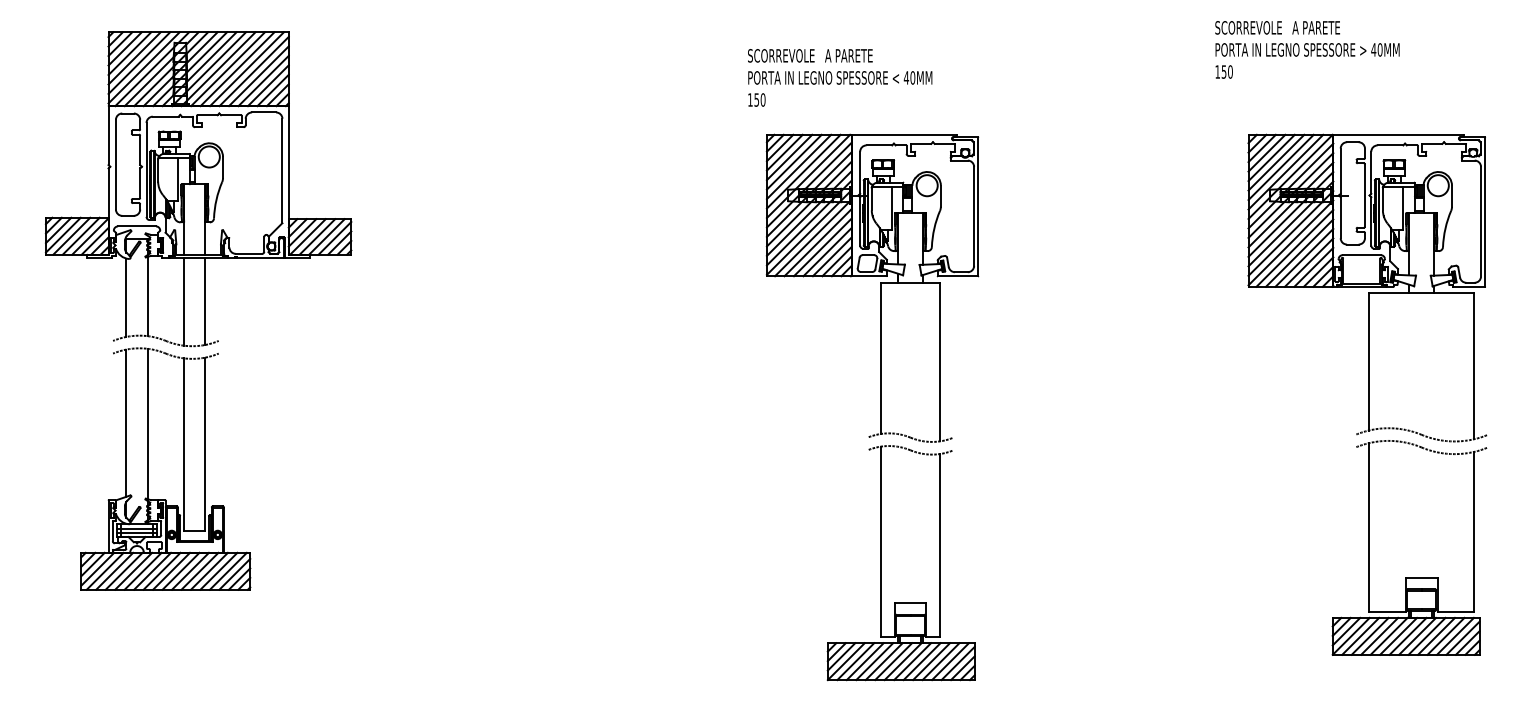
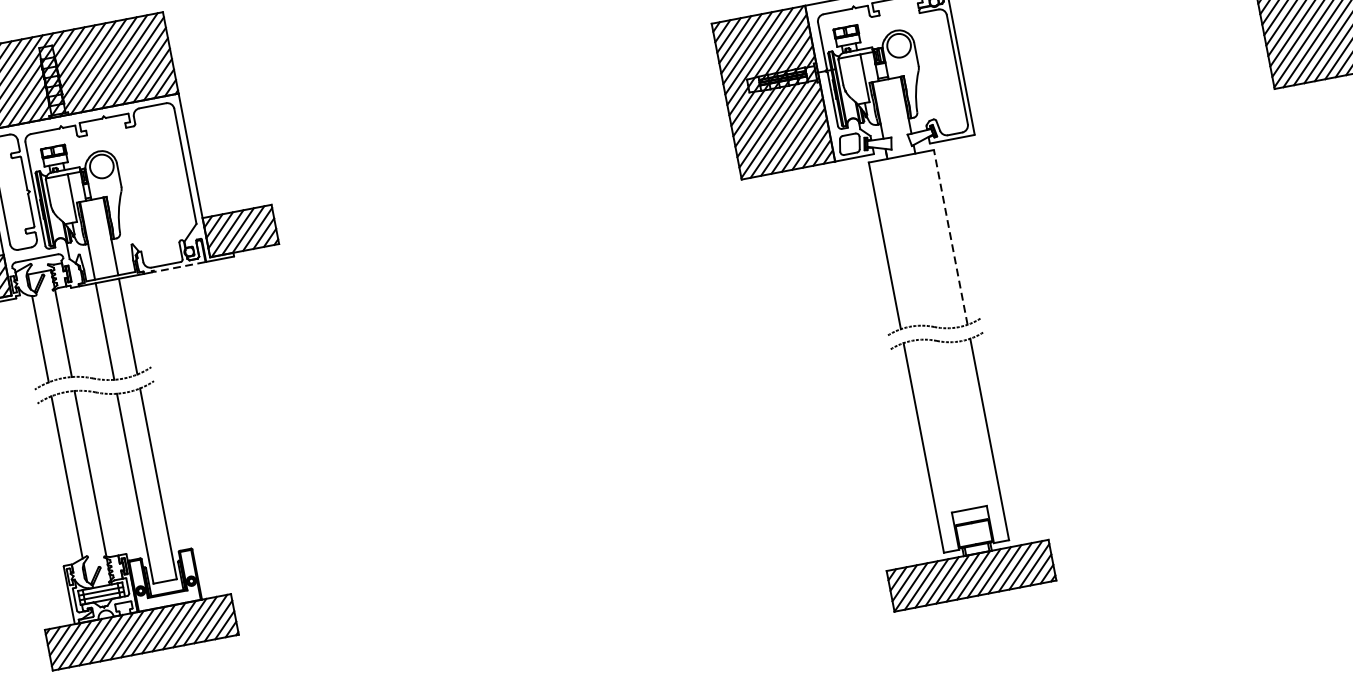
line: (259, 258) -> (178, 267), solid -> dashed
line: (940, 361) -> (951, 236), solid -> dashed

